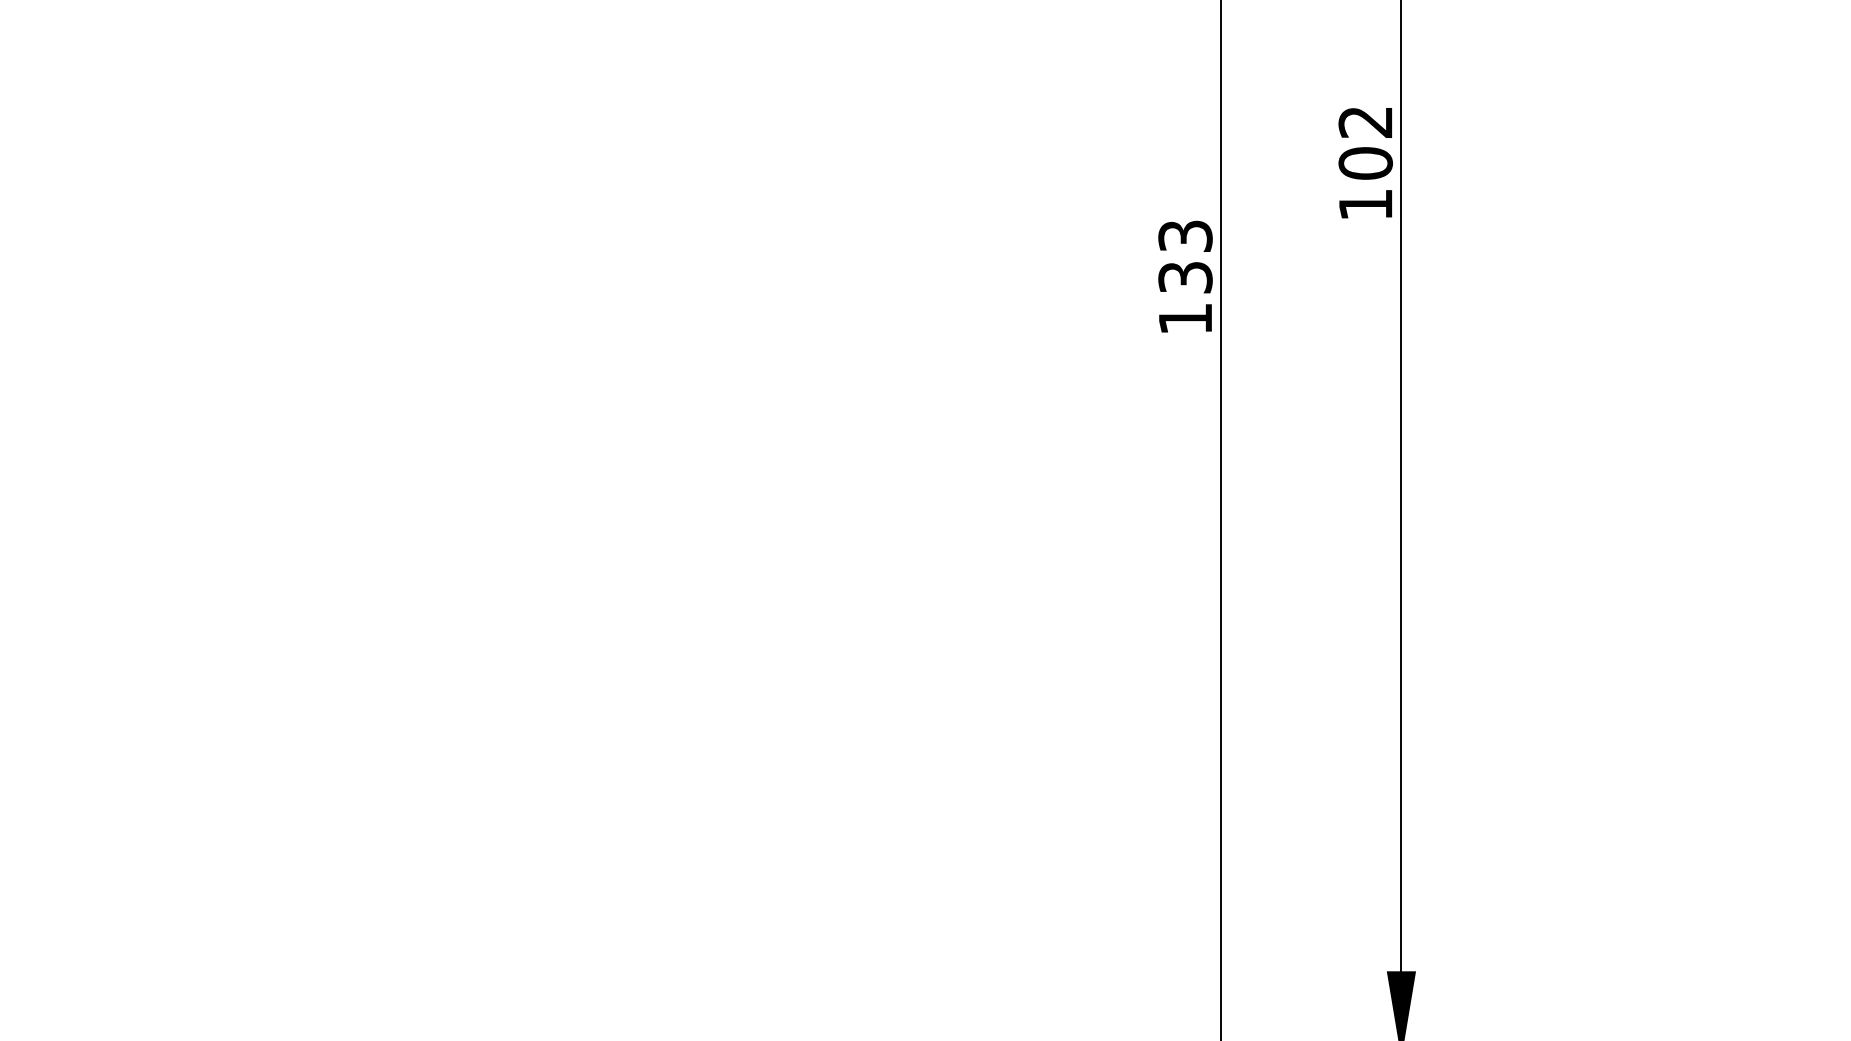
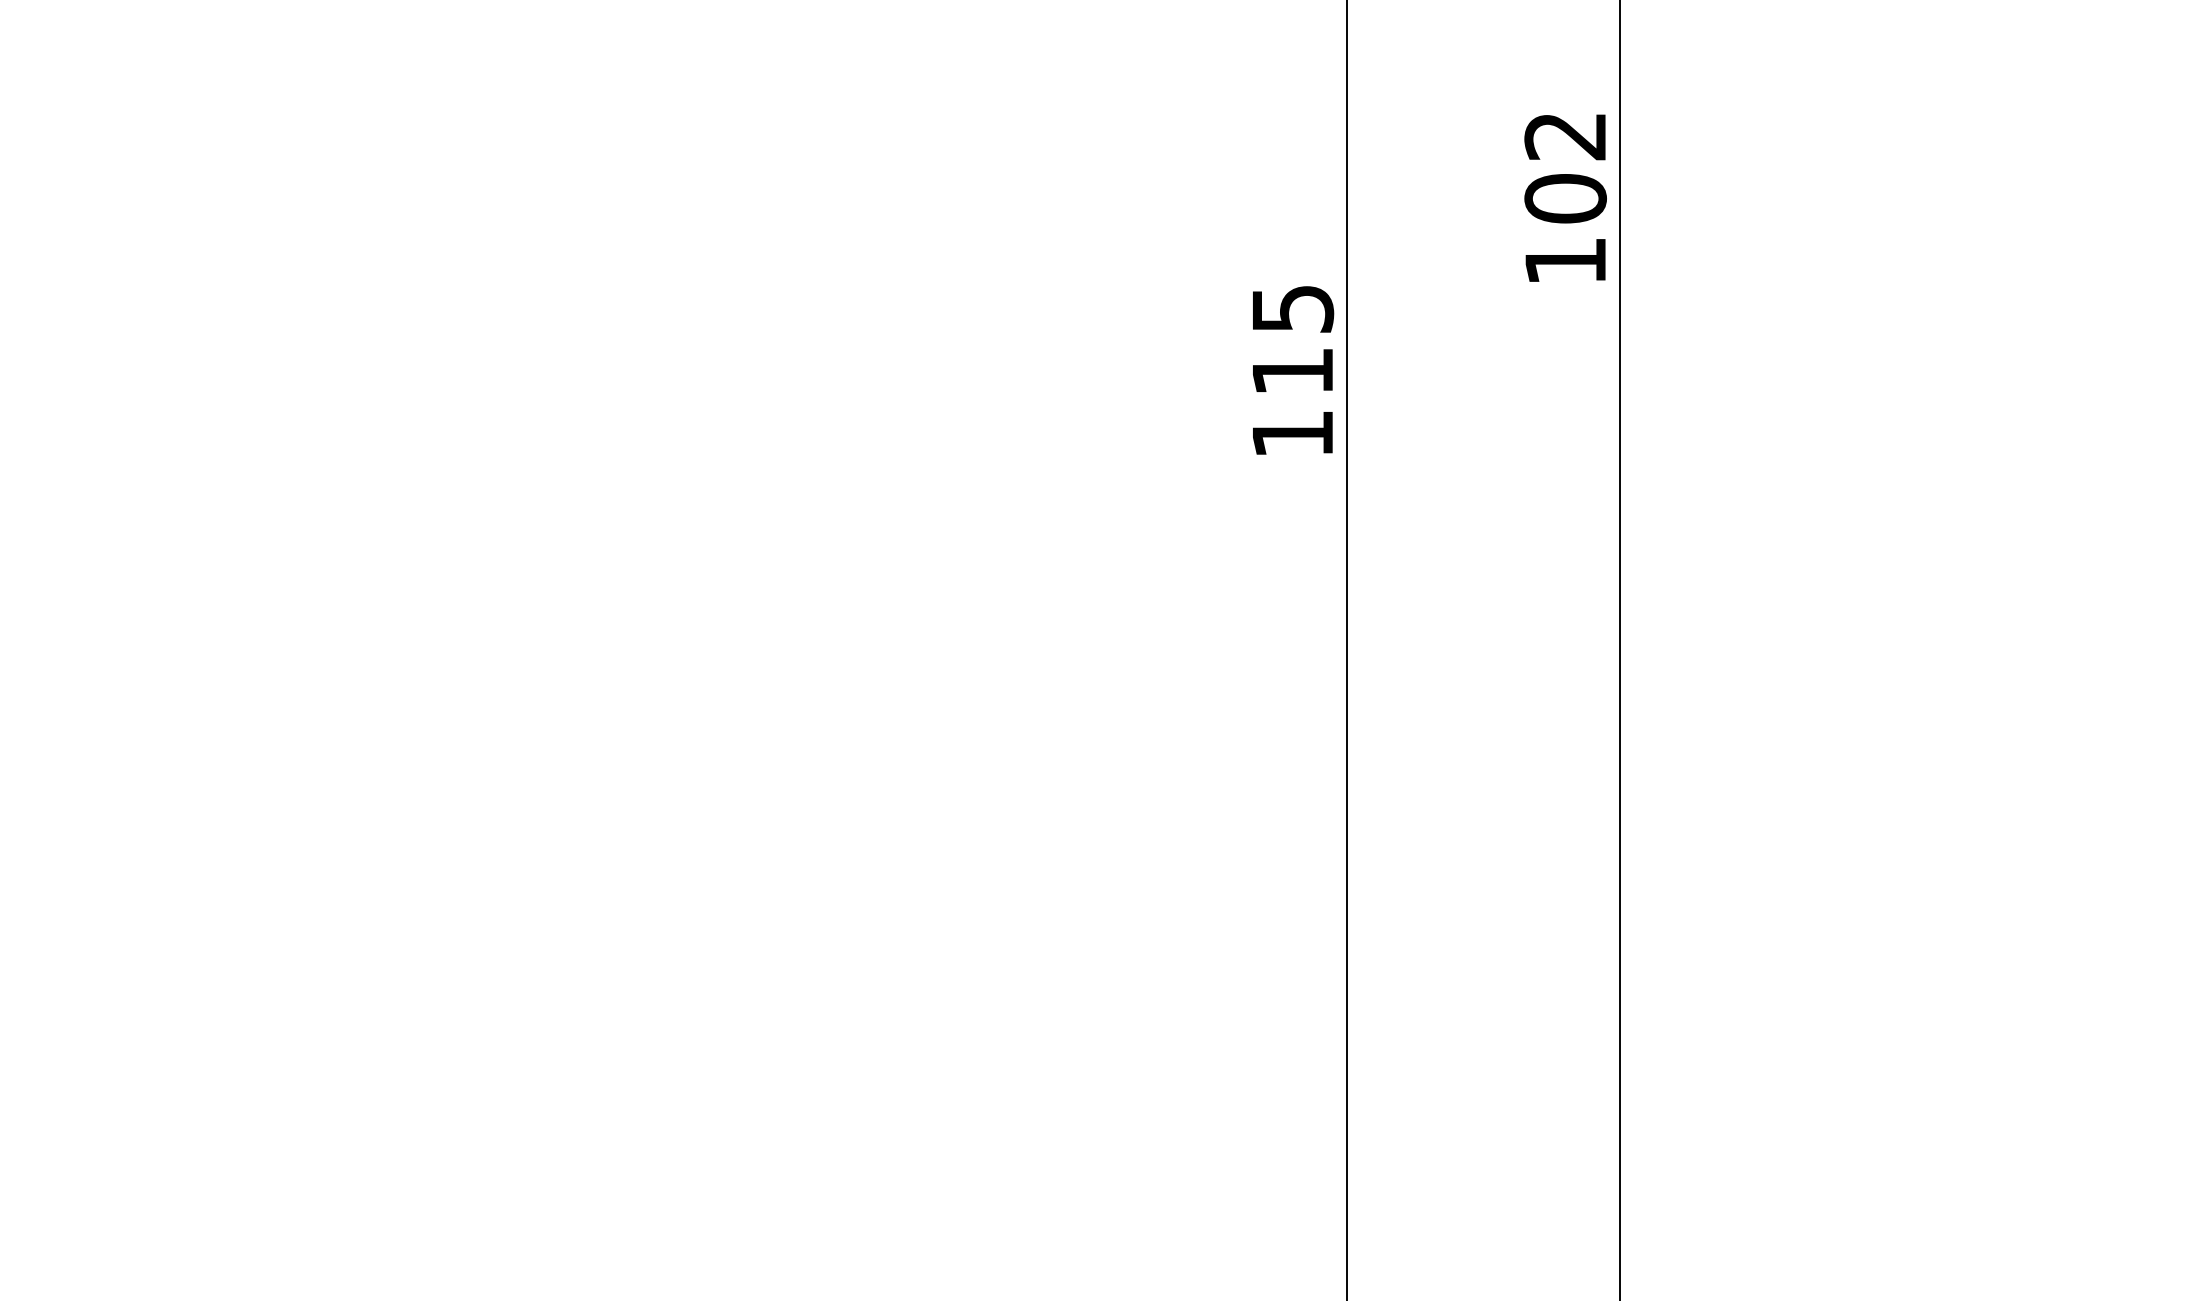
text: (1185, 256) -> (1292, 339), 133 -> 115

